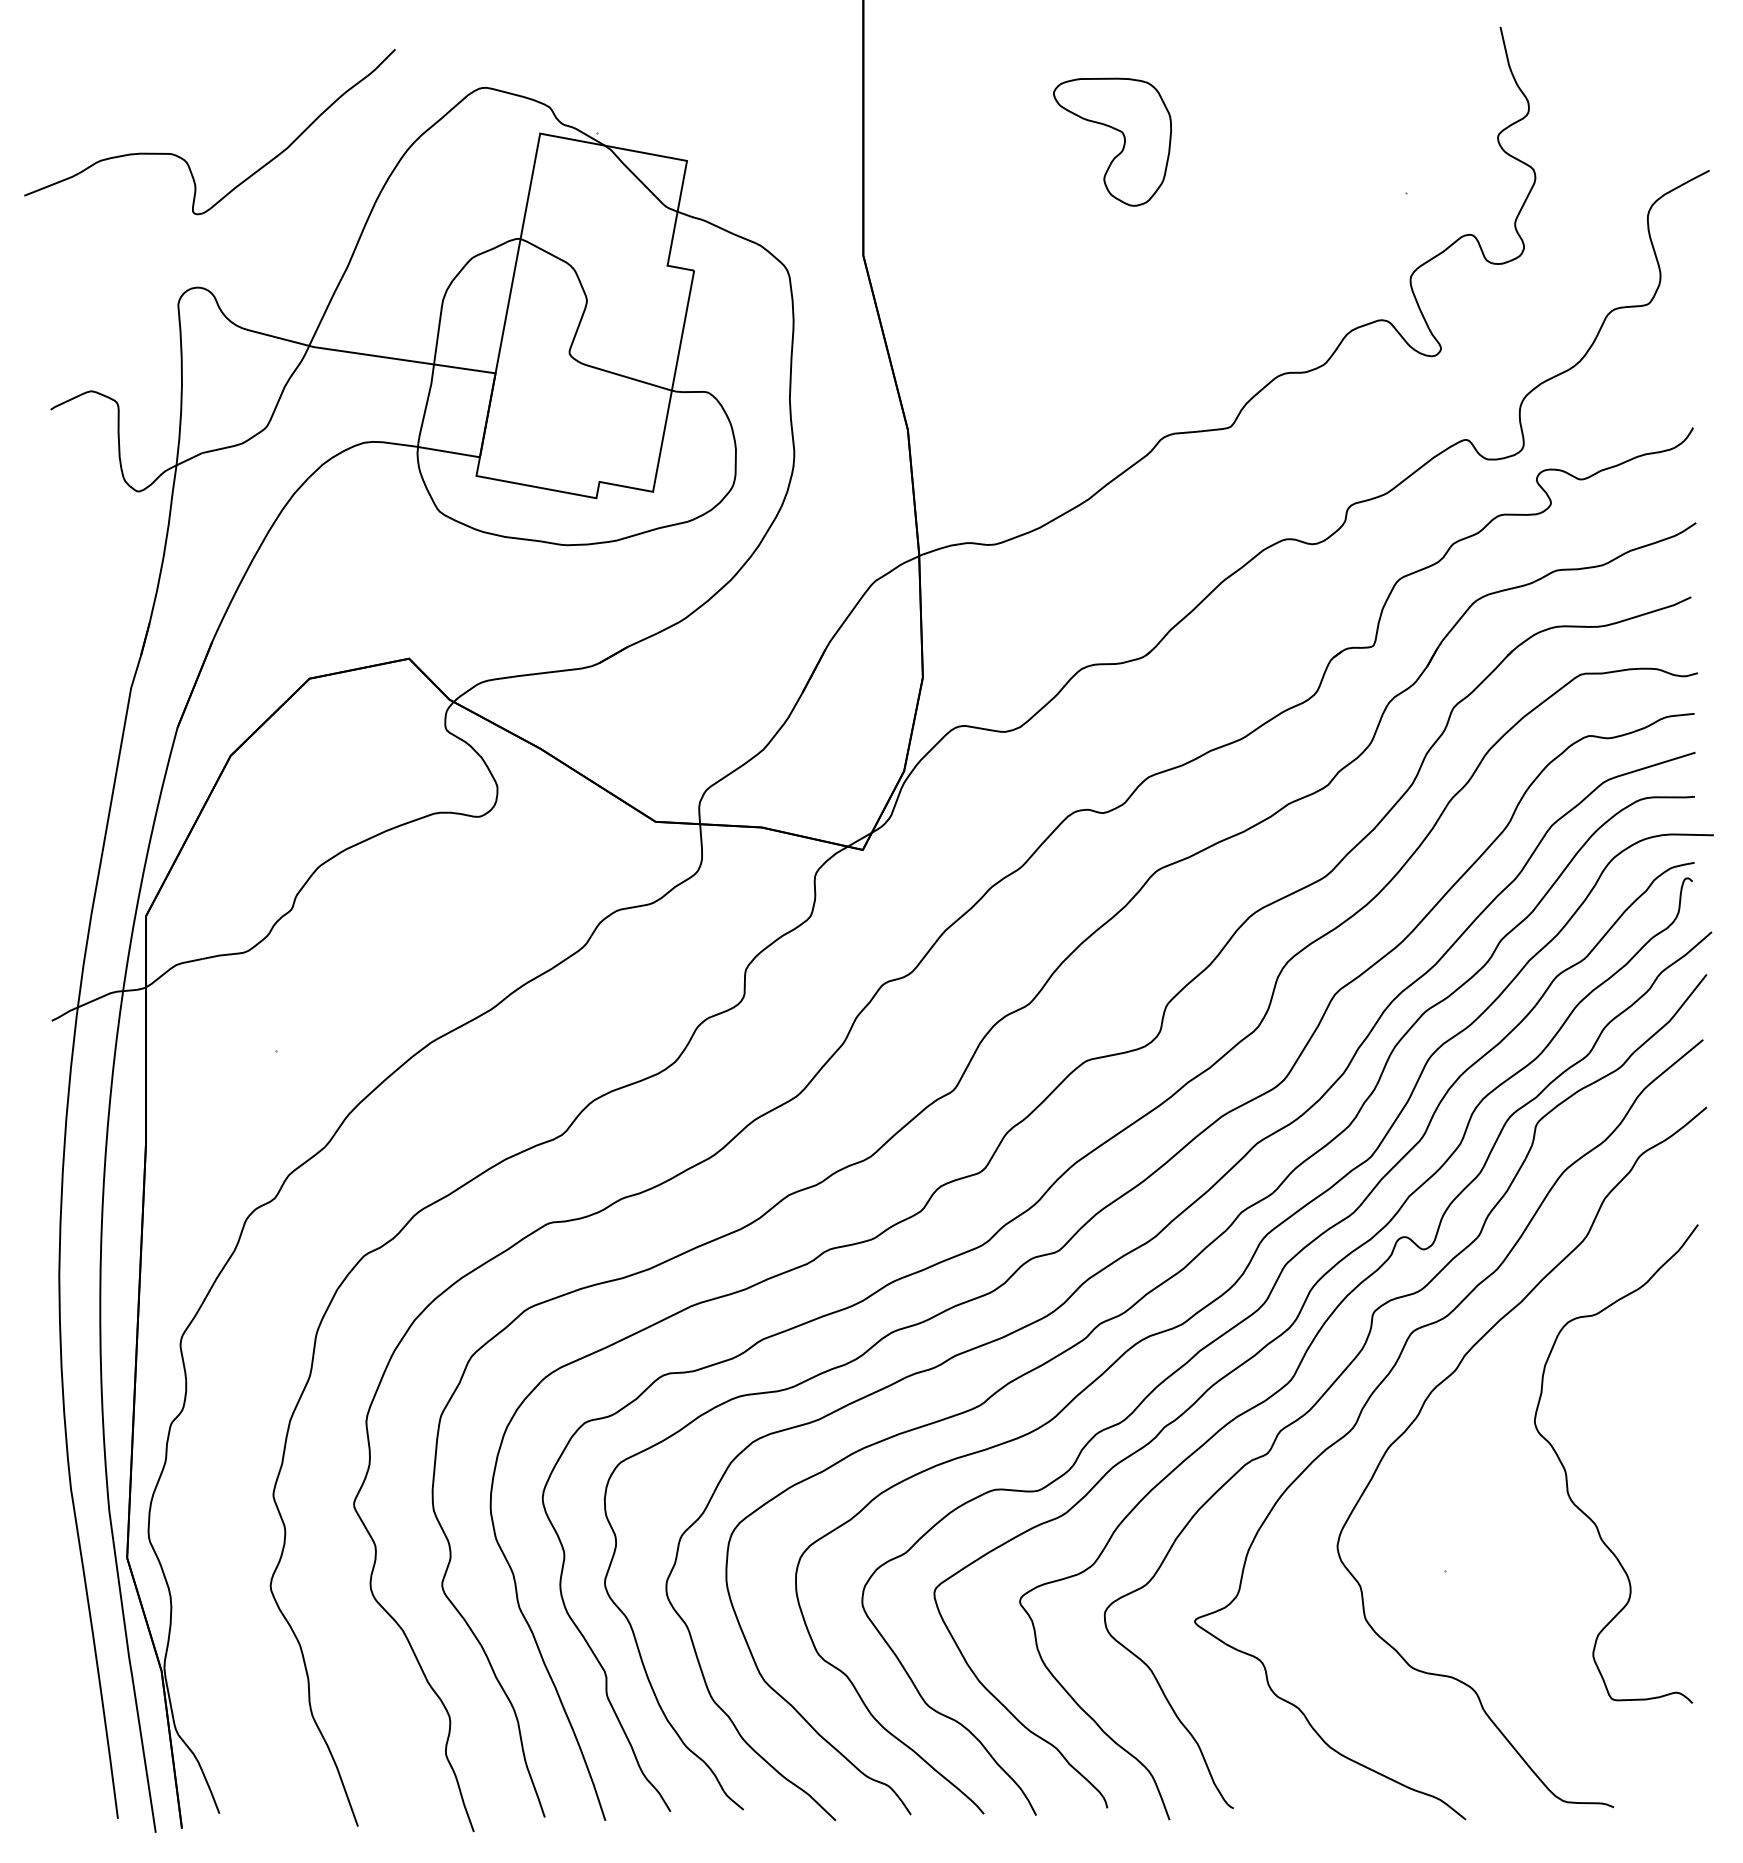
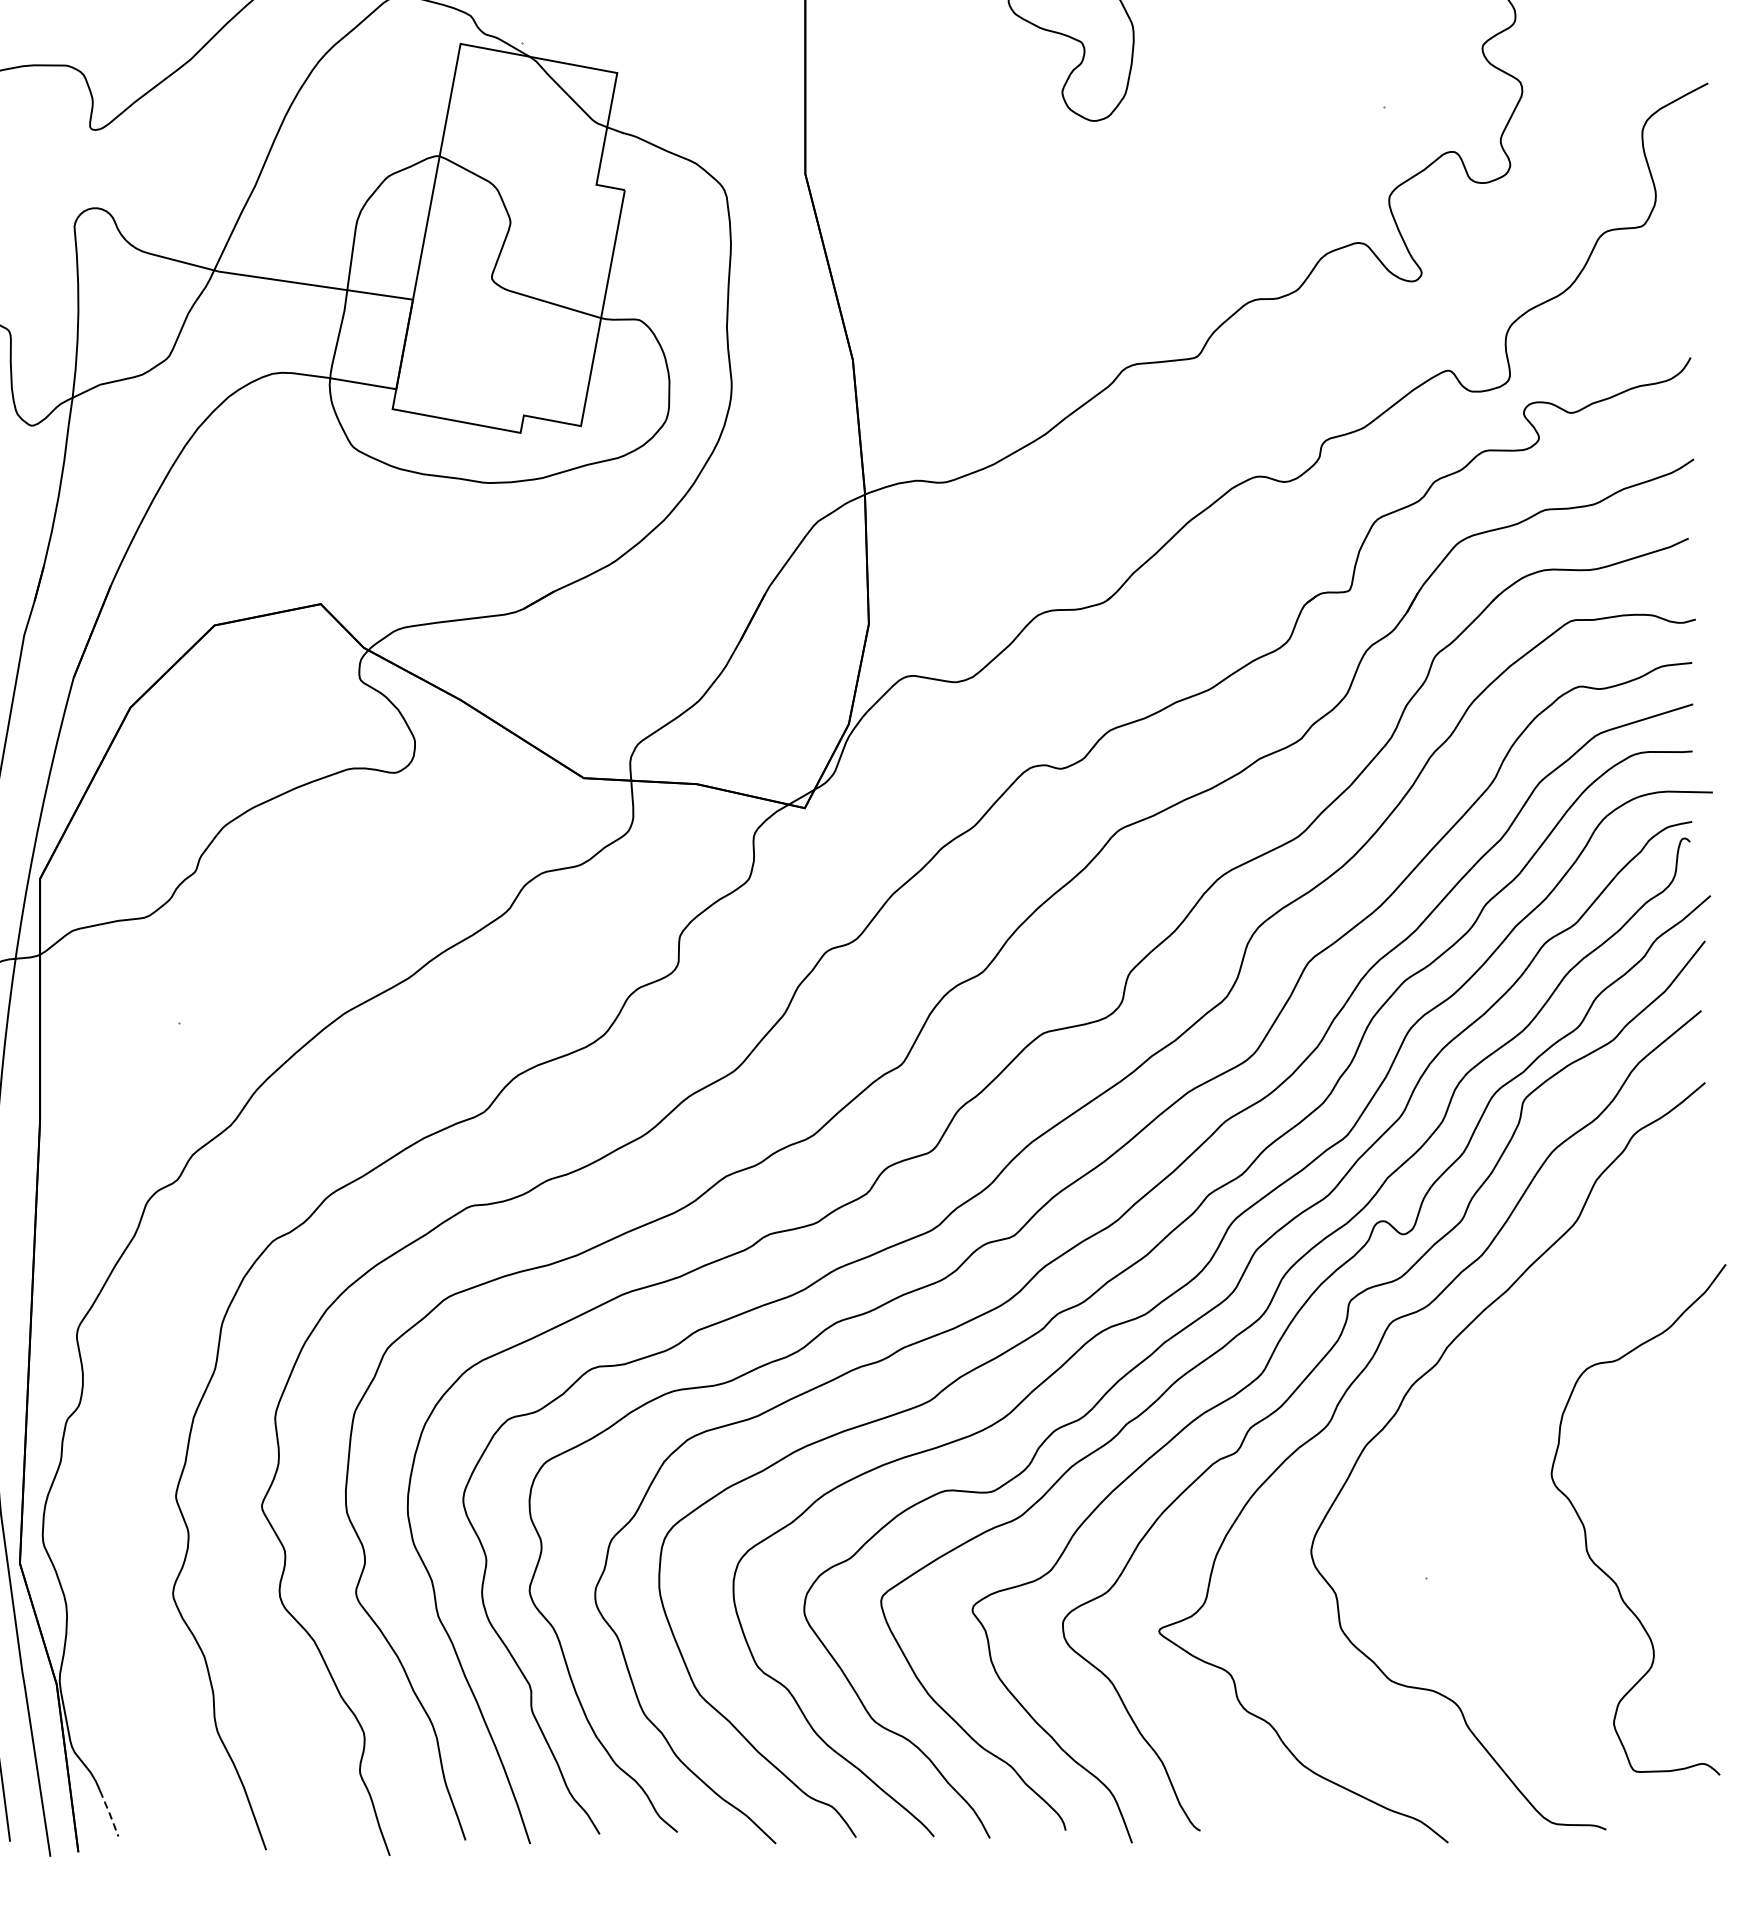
curve: (1567, 1475) -> (1586, 1532), moved
line: (211, 1791) -> (109, 1812), solid -> dashed

